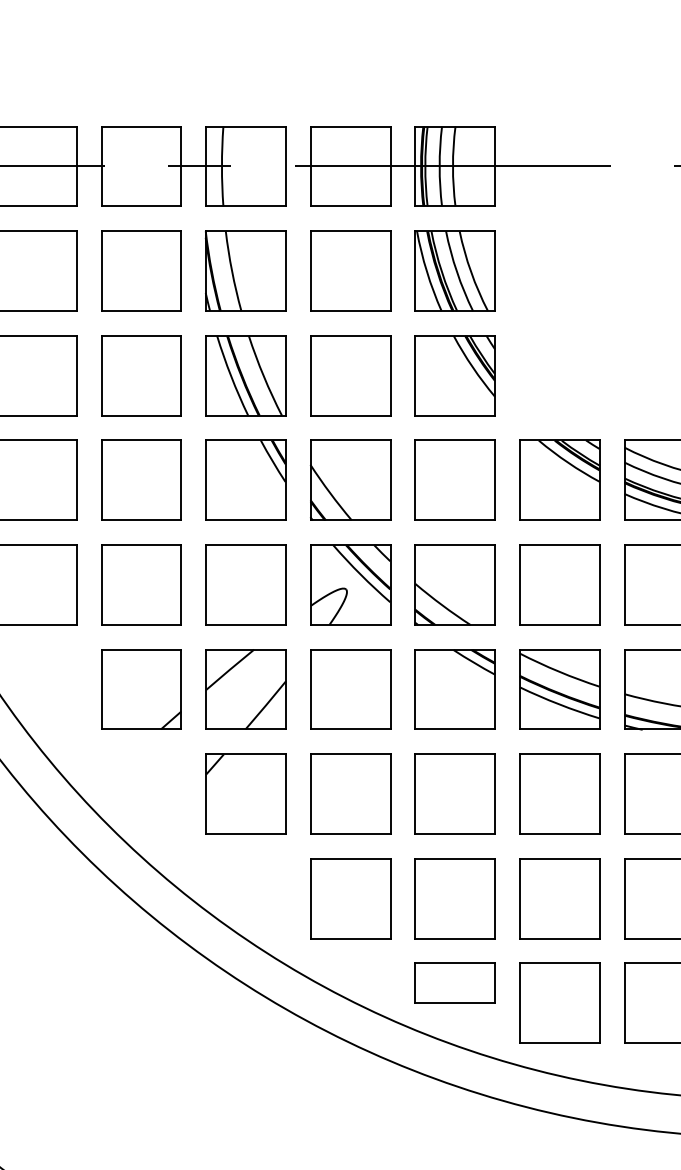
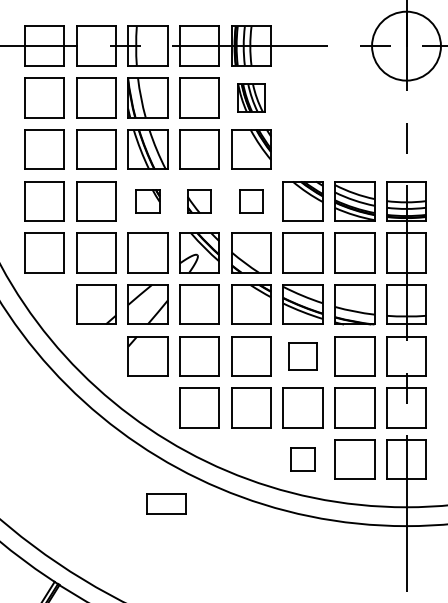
part: (455, 270) -> (251, 97), size x0.7
part: (244, 480) -> (147, 201), size x0.6
part: (350, 480) -> (199, 201), size x0.6
part: (455, 480) -> (251, 201), size x0.6
part: (558, 794) -> (302, 356), size x0.7
part: (455, 982) -> (166, 503), moved
part: (558, 1002) -> (302, 459), size x0.6

